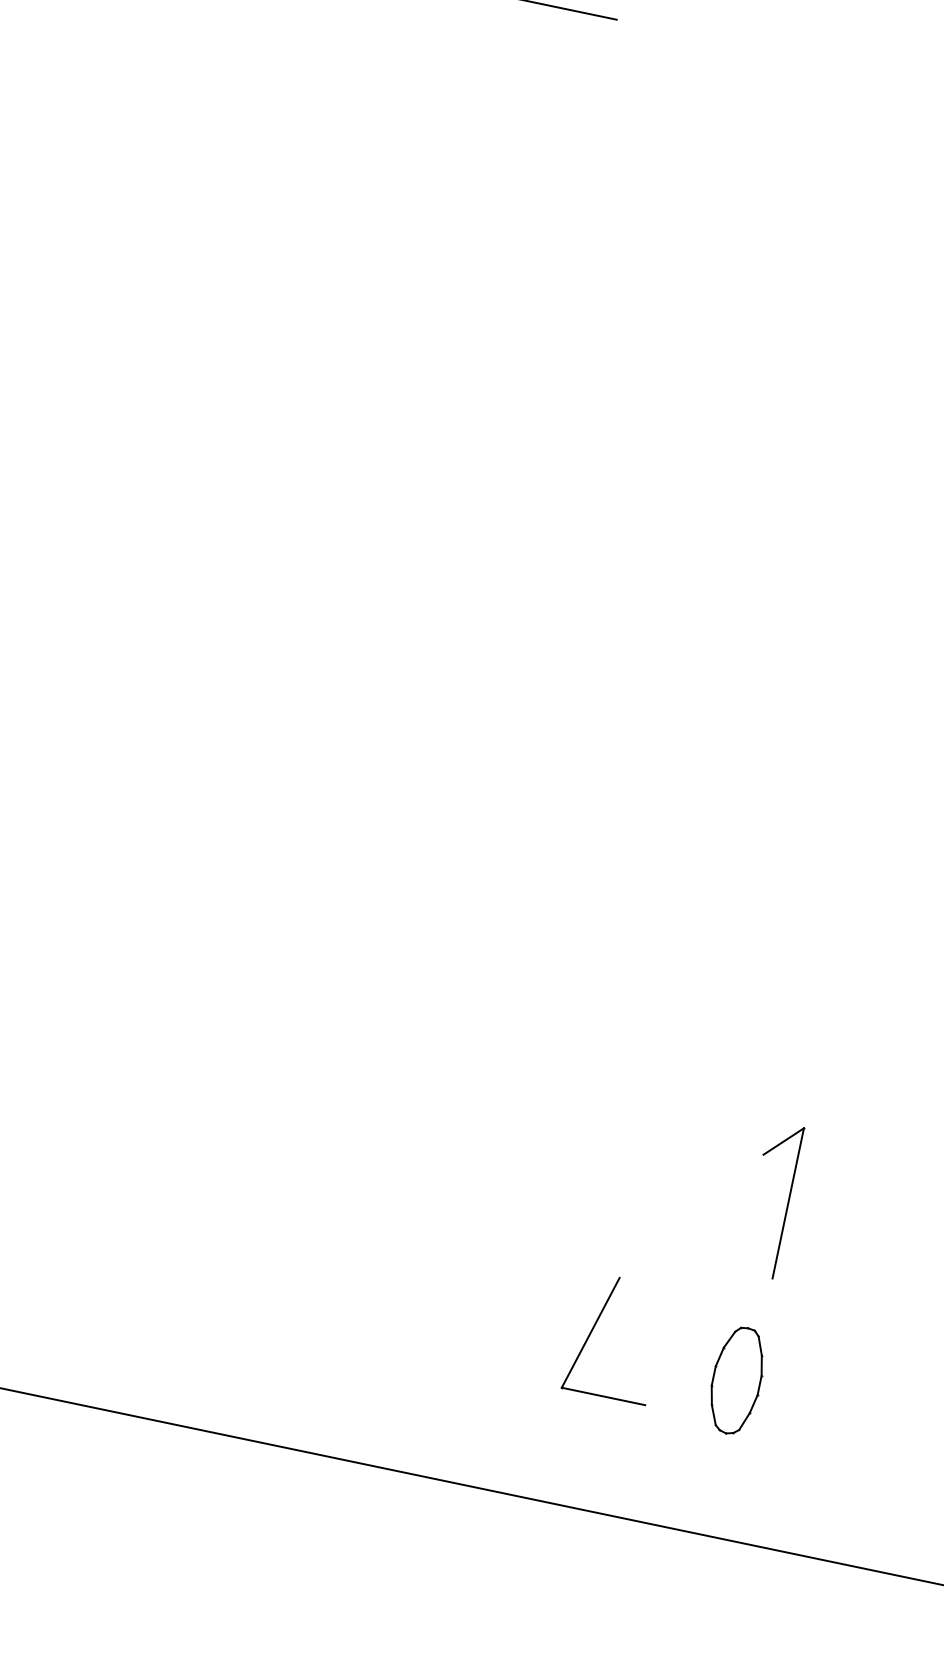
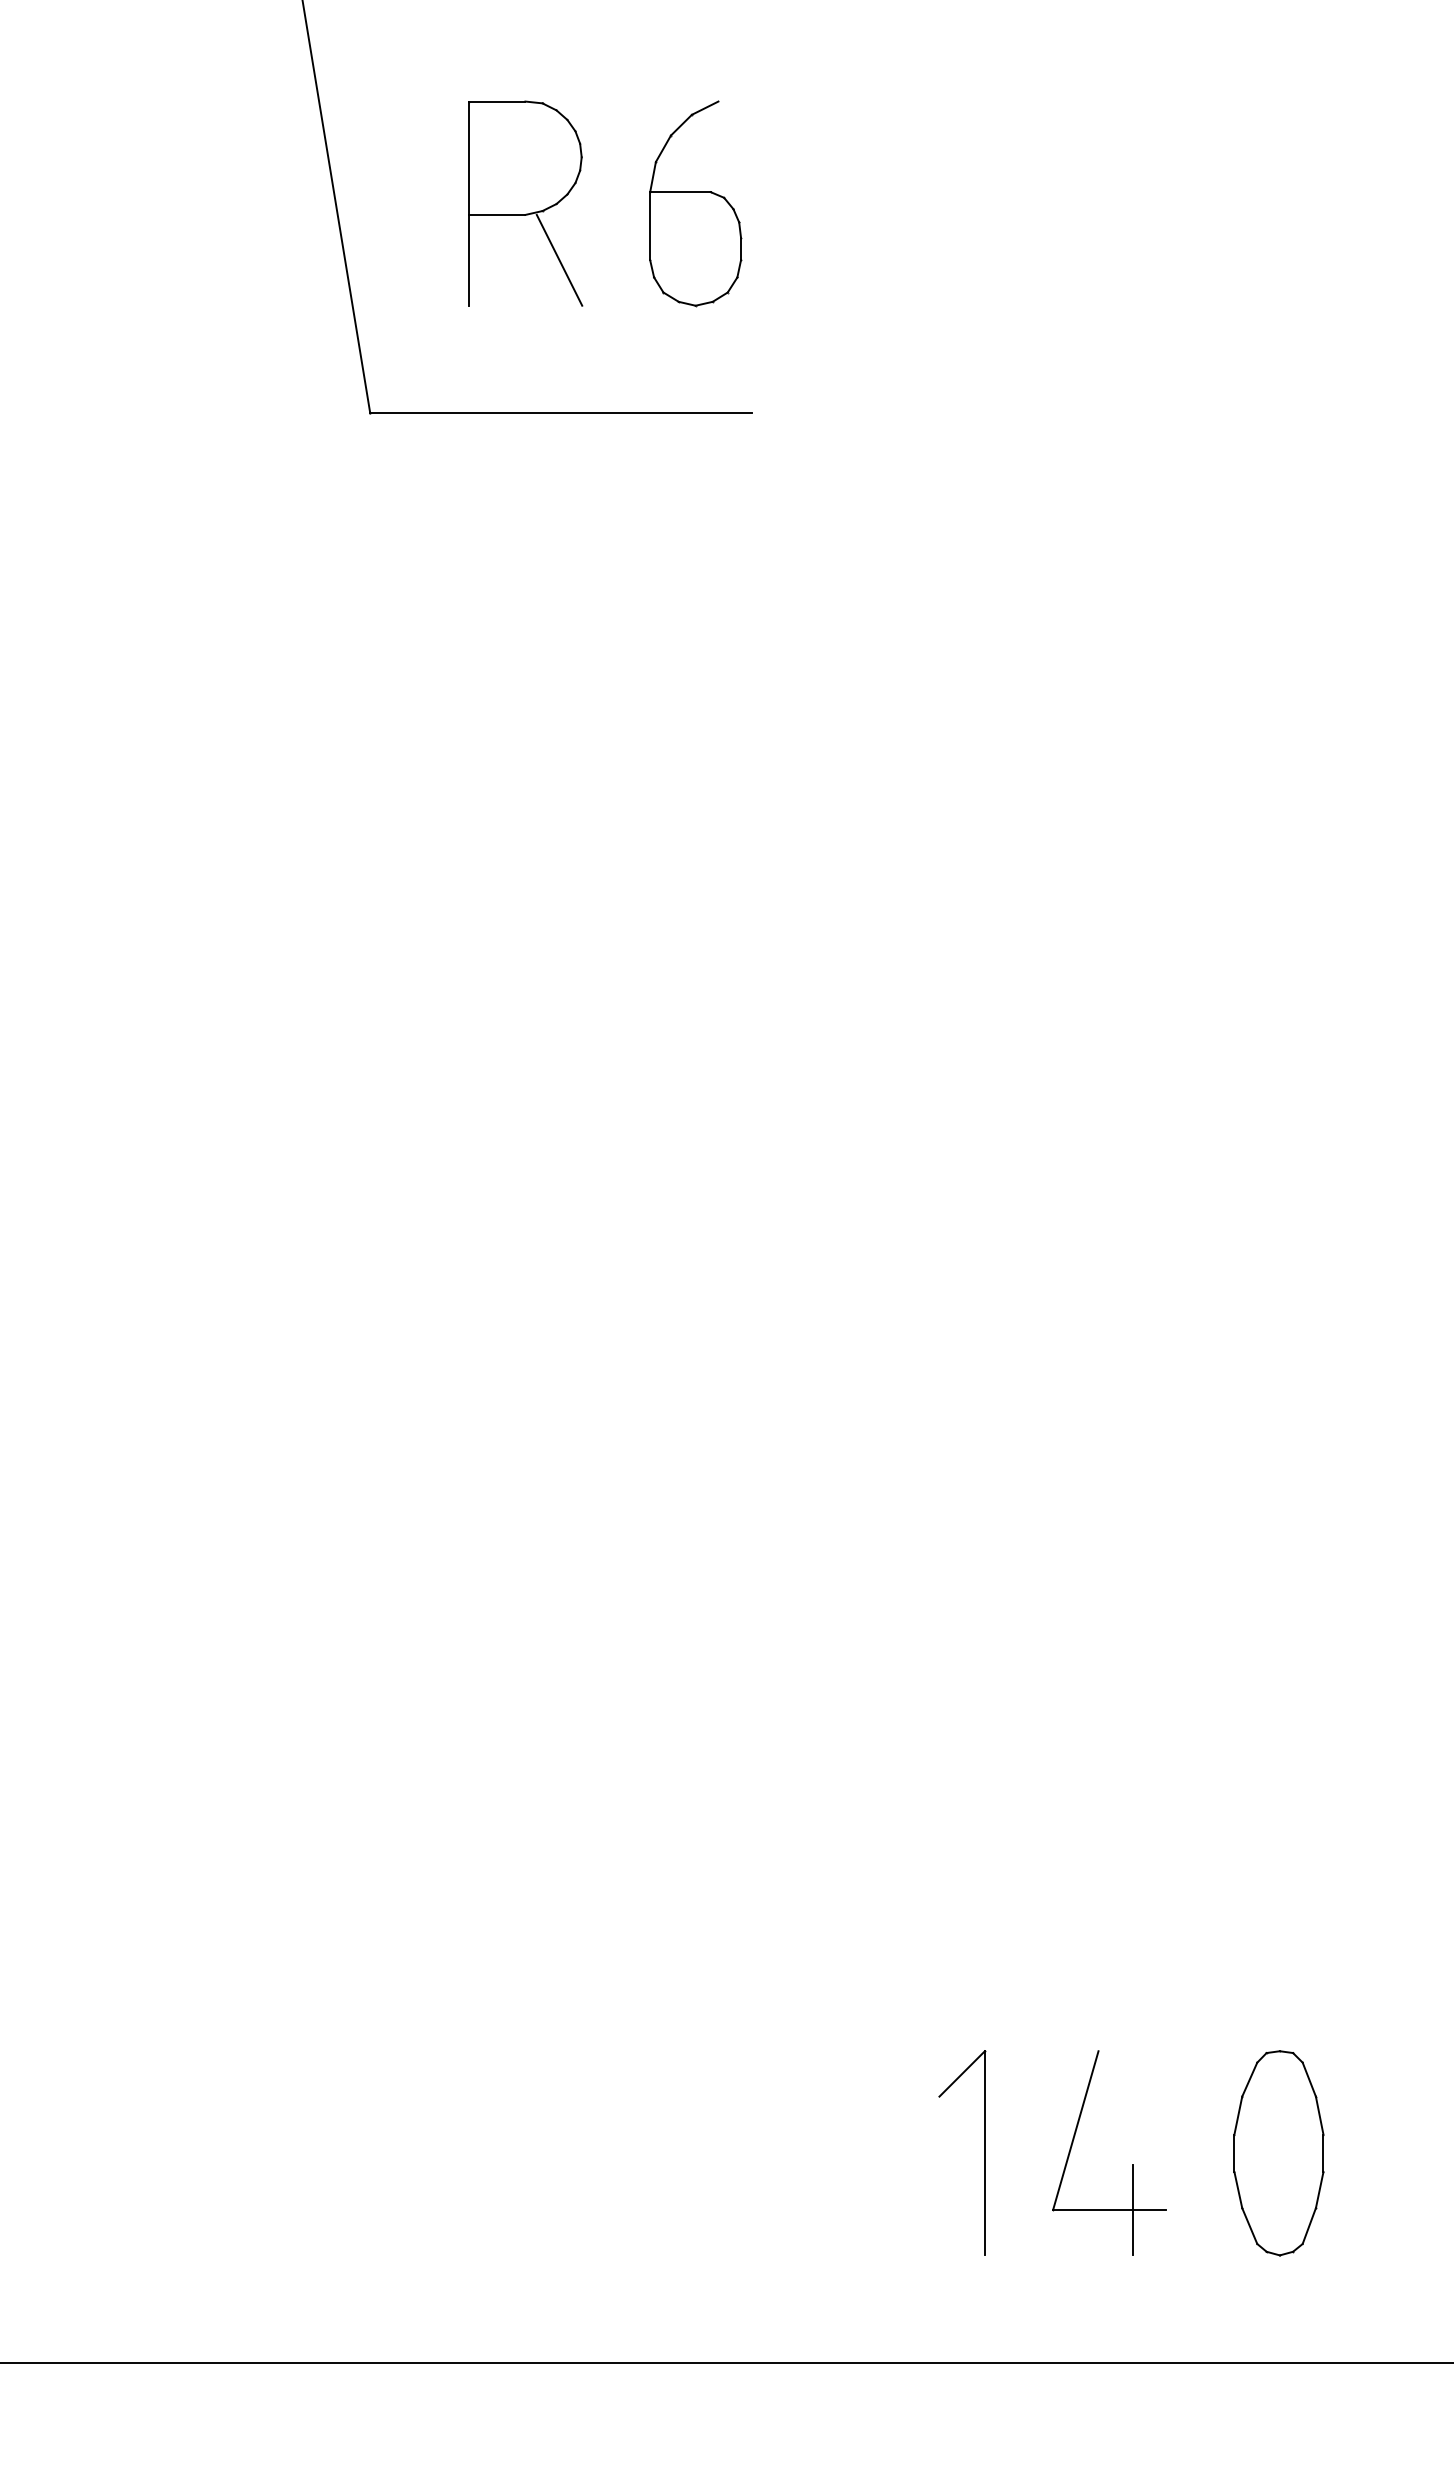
part: (788, 1202) -> (984, 2152), moved
part: (736, 1380) -> (1278, 2153), size x1.43
line: (620, 1399) -> (1132, 2209), added

